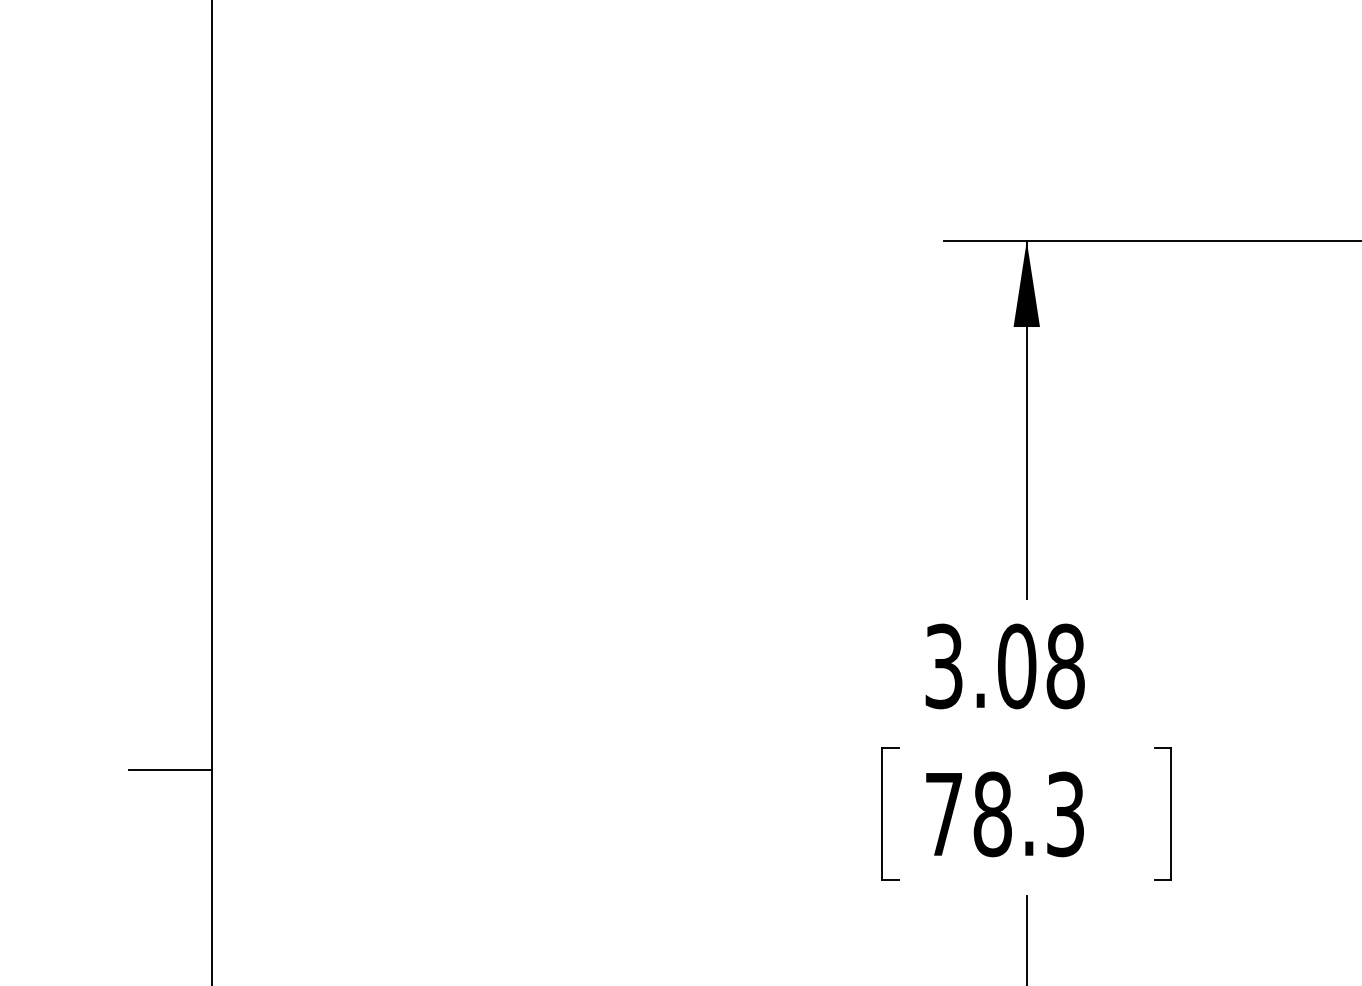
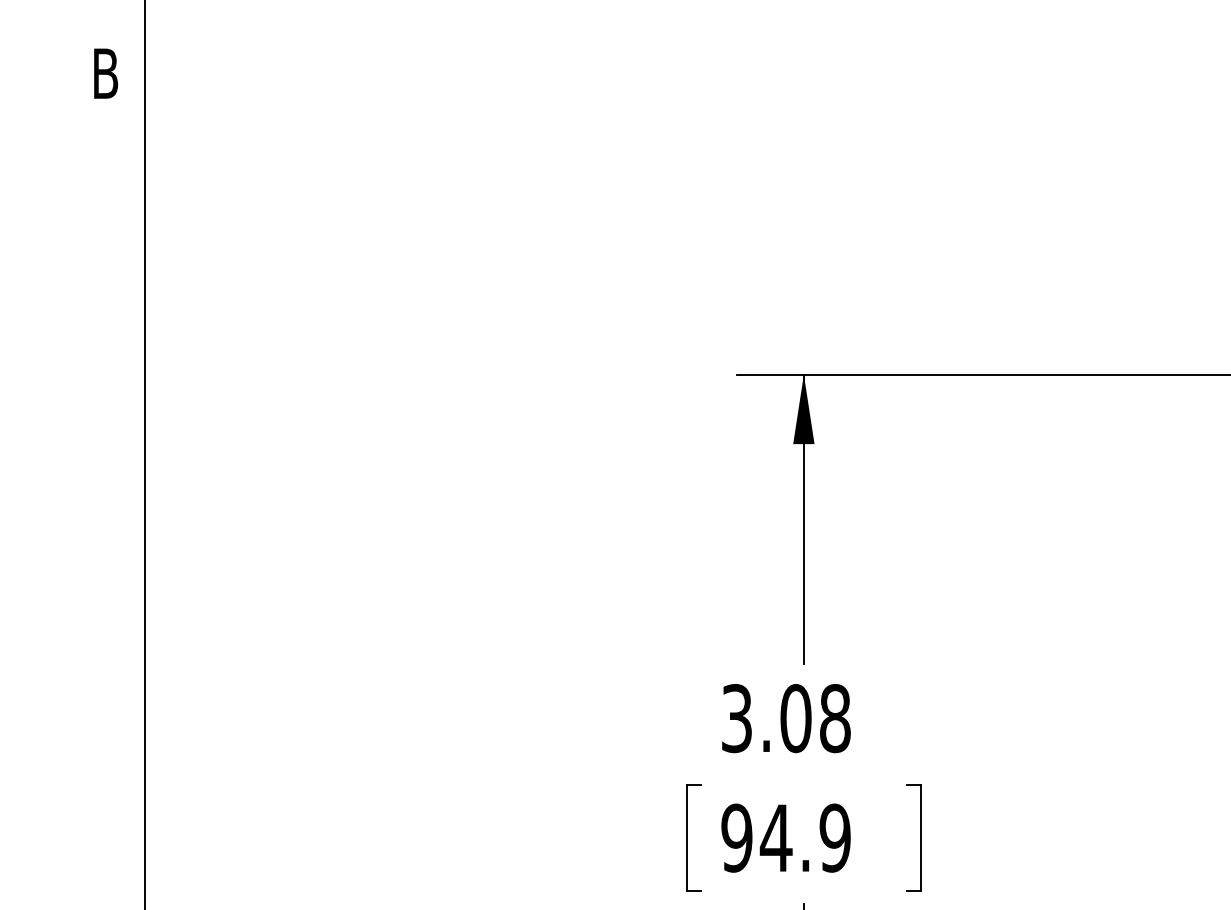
line: (170, 769) -> (111, 801), removed
text: (1004, 813) -> (785, 837), 78.3 -> 94.9

